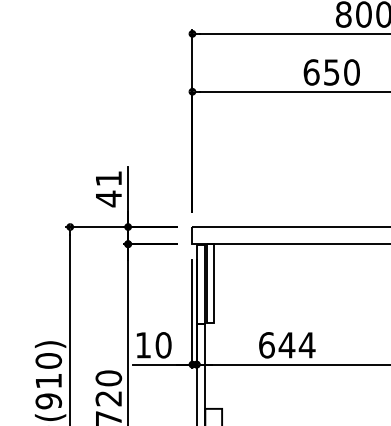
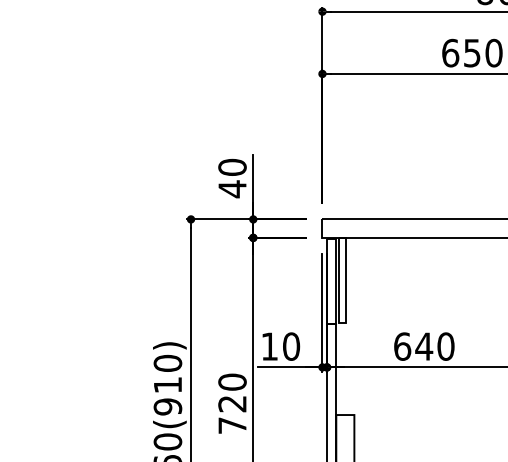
text: (108, 177) -> (232, 166), 41 -> 40
text: (306, 345) -> (445, 346), 644 -> 640

